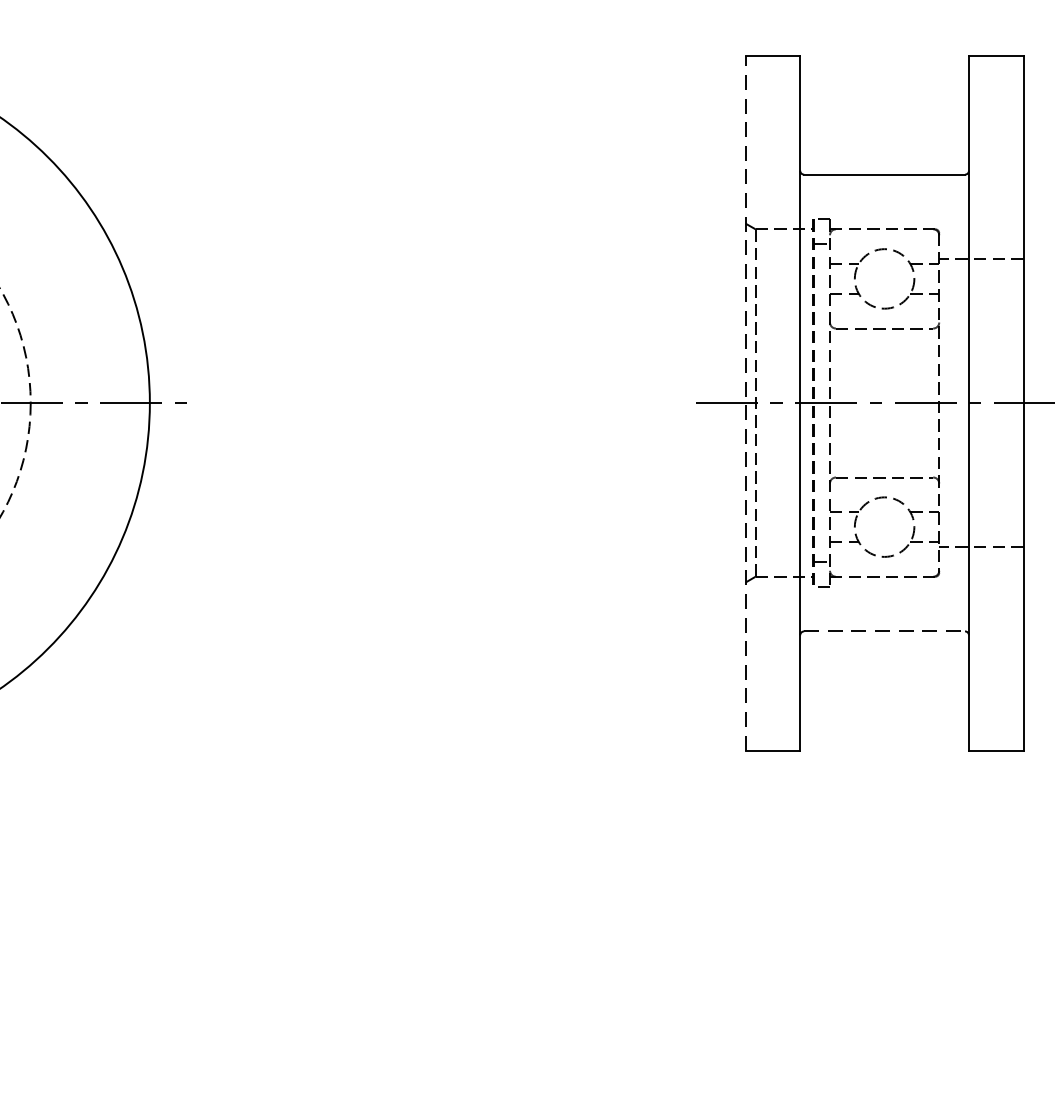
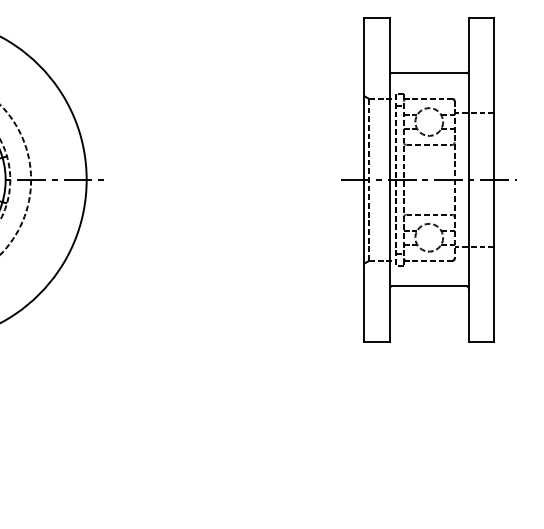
line: (745, 402) -> (364, 179), dashed -> solid
line: (885, 631) -> (429, 286), dashed -> solid

